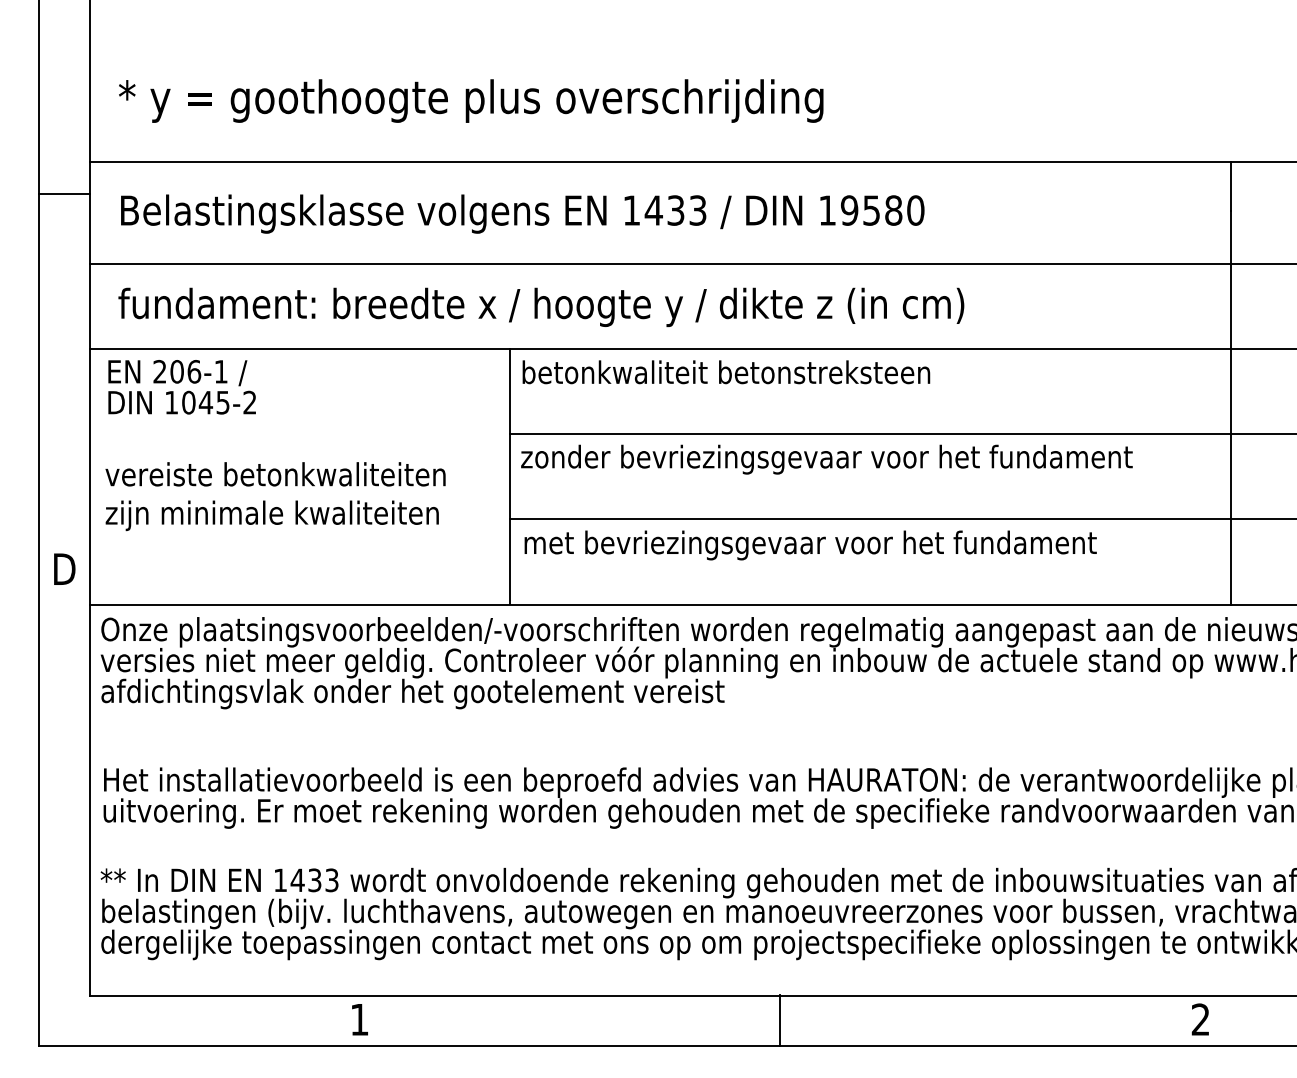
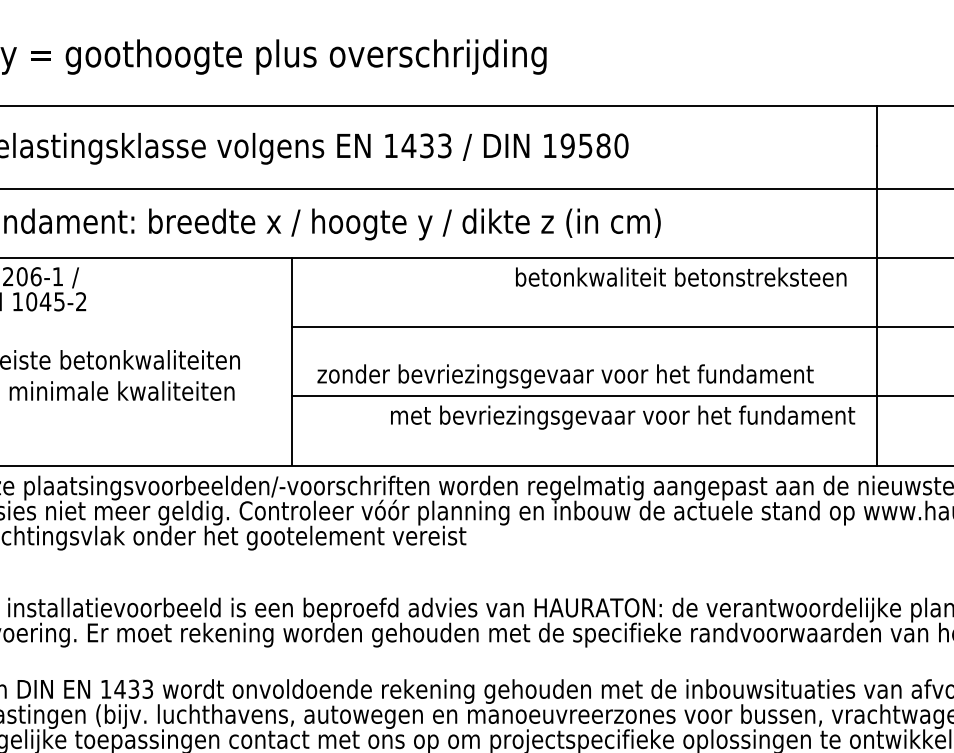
text: (726, 372) -> (681, 277), moved
text: (826, 459) -> (565, 376), moved
text: (810, 545) -> (622, 417), moved

